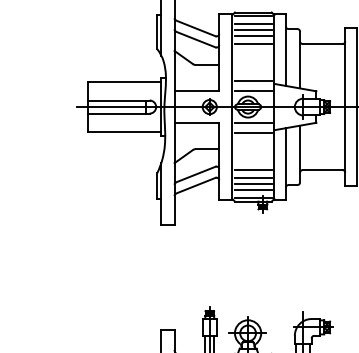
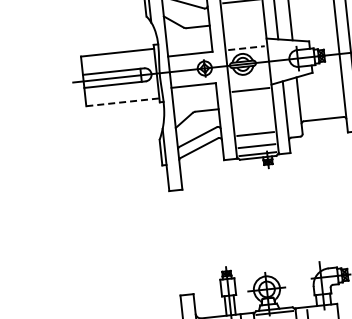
line: (252, 80) -> (244, 37), removed
line: (253, 91) -> (246, 48), solid -> dashed
line: (252, 122) -> (248, 79), removed
line: (124, 132) -> (122, 102), solid -> dashed
line: (252, 169) -> (253, 126), removed
line: (252, 184) -> (255, 140), removed

